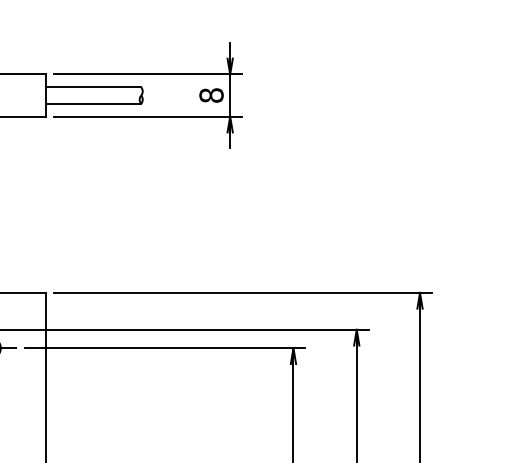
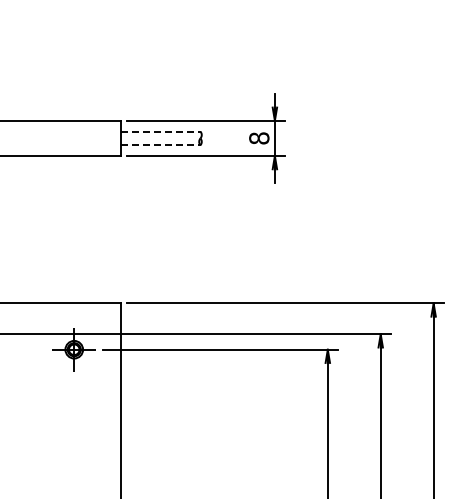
line: (93, 87) -> (160, 131), solid -> dashed
line: (93, 104) -> (160, 145), solid -> dashed

